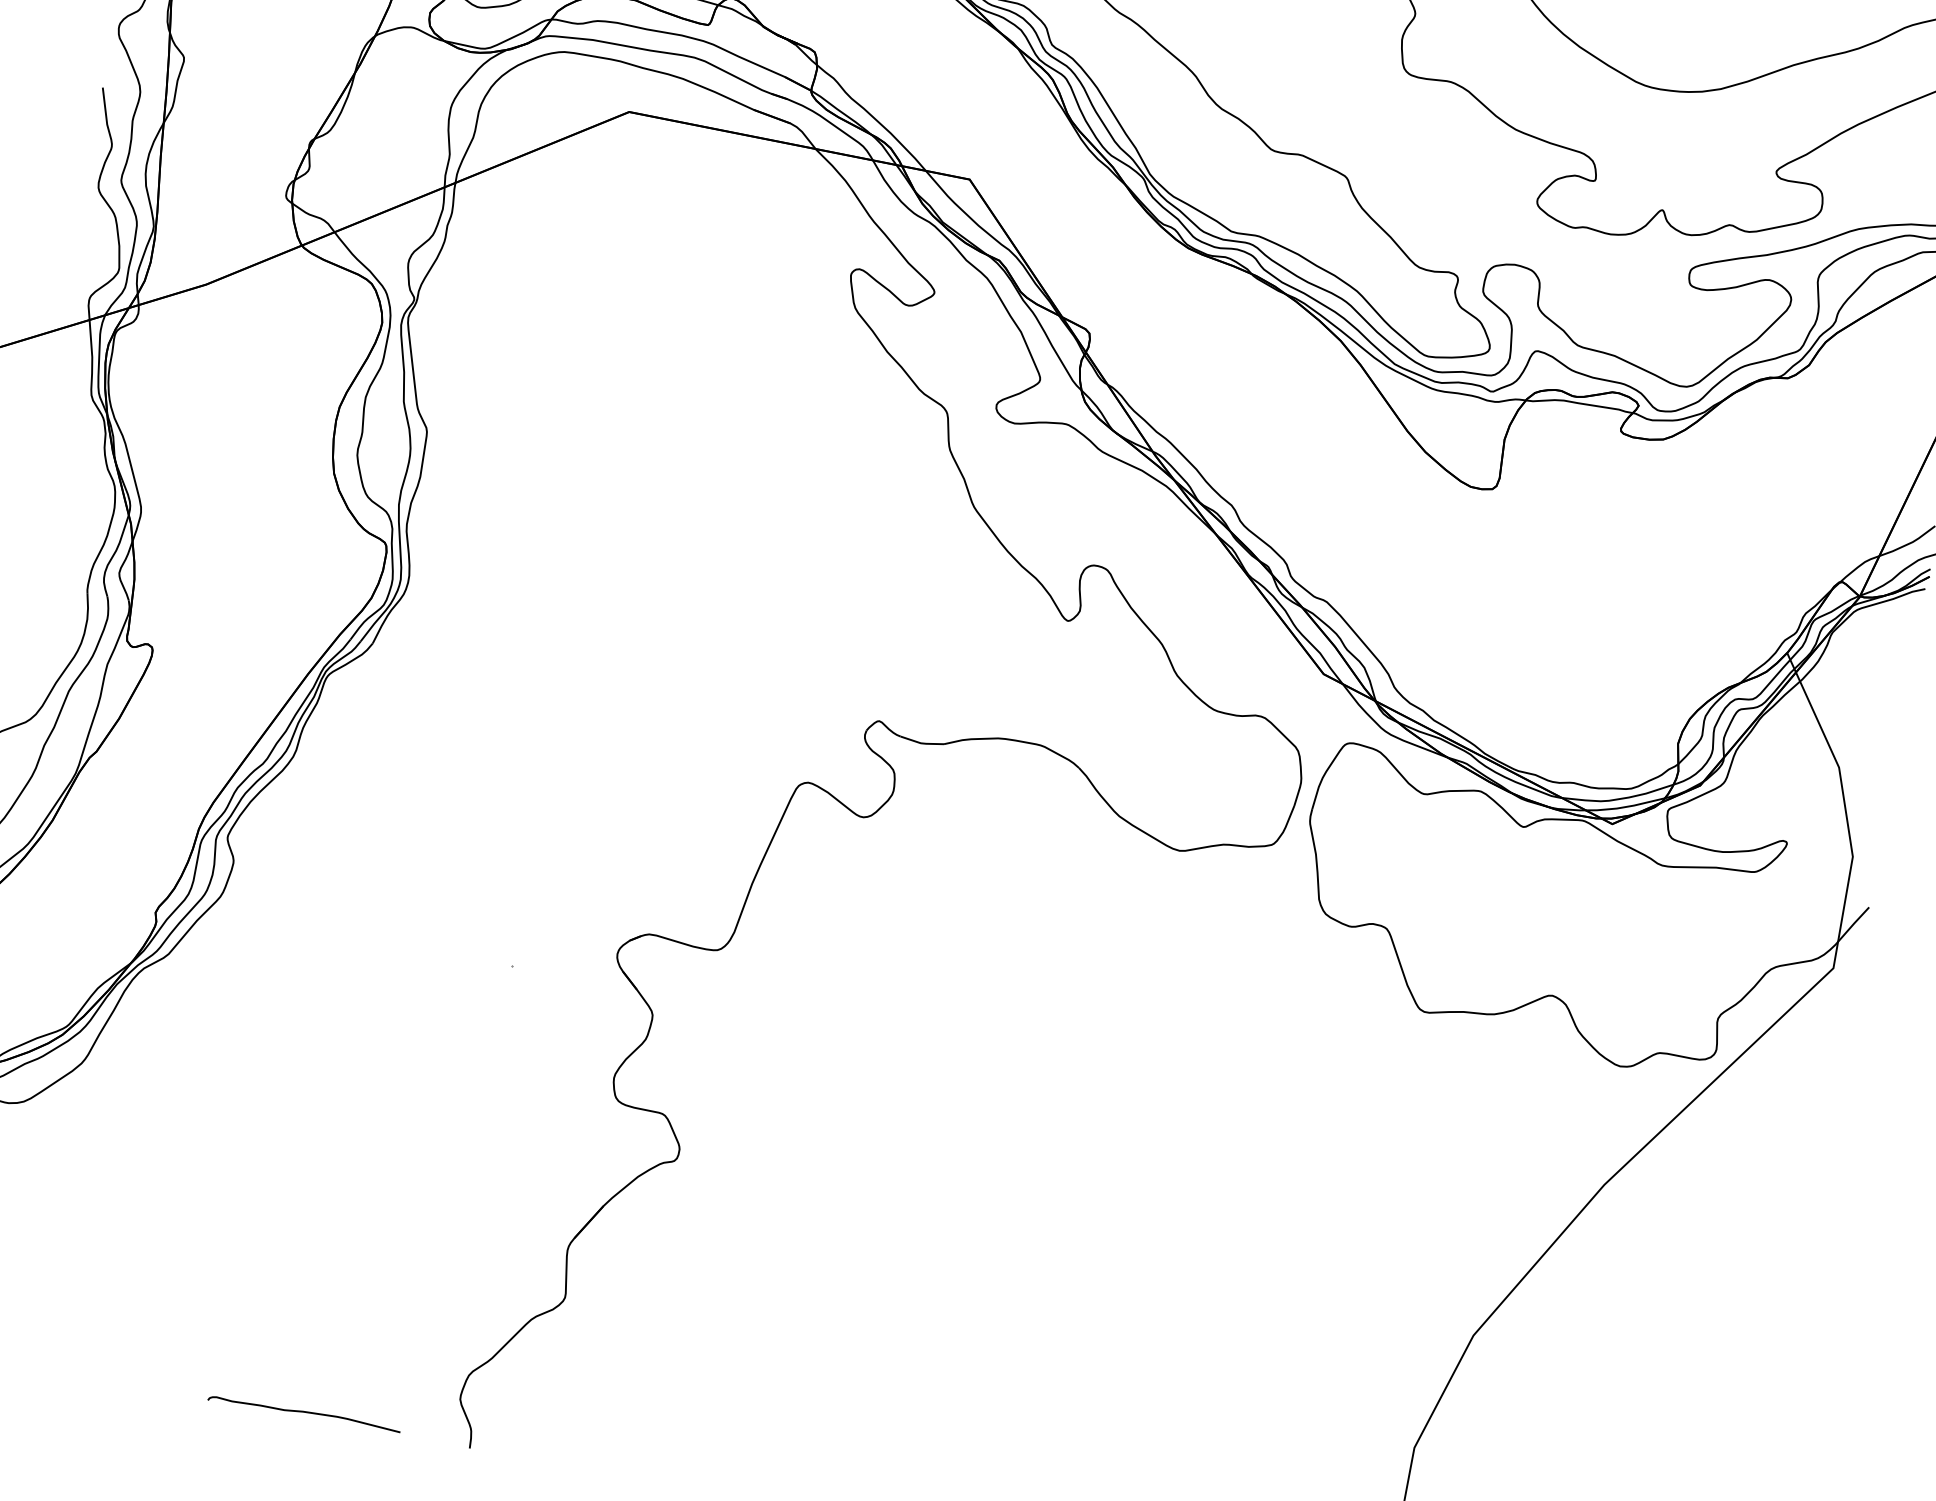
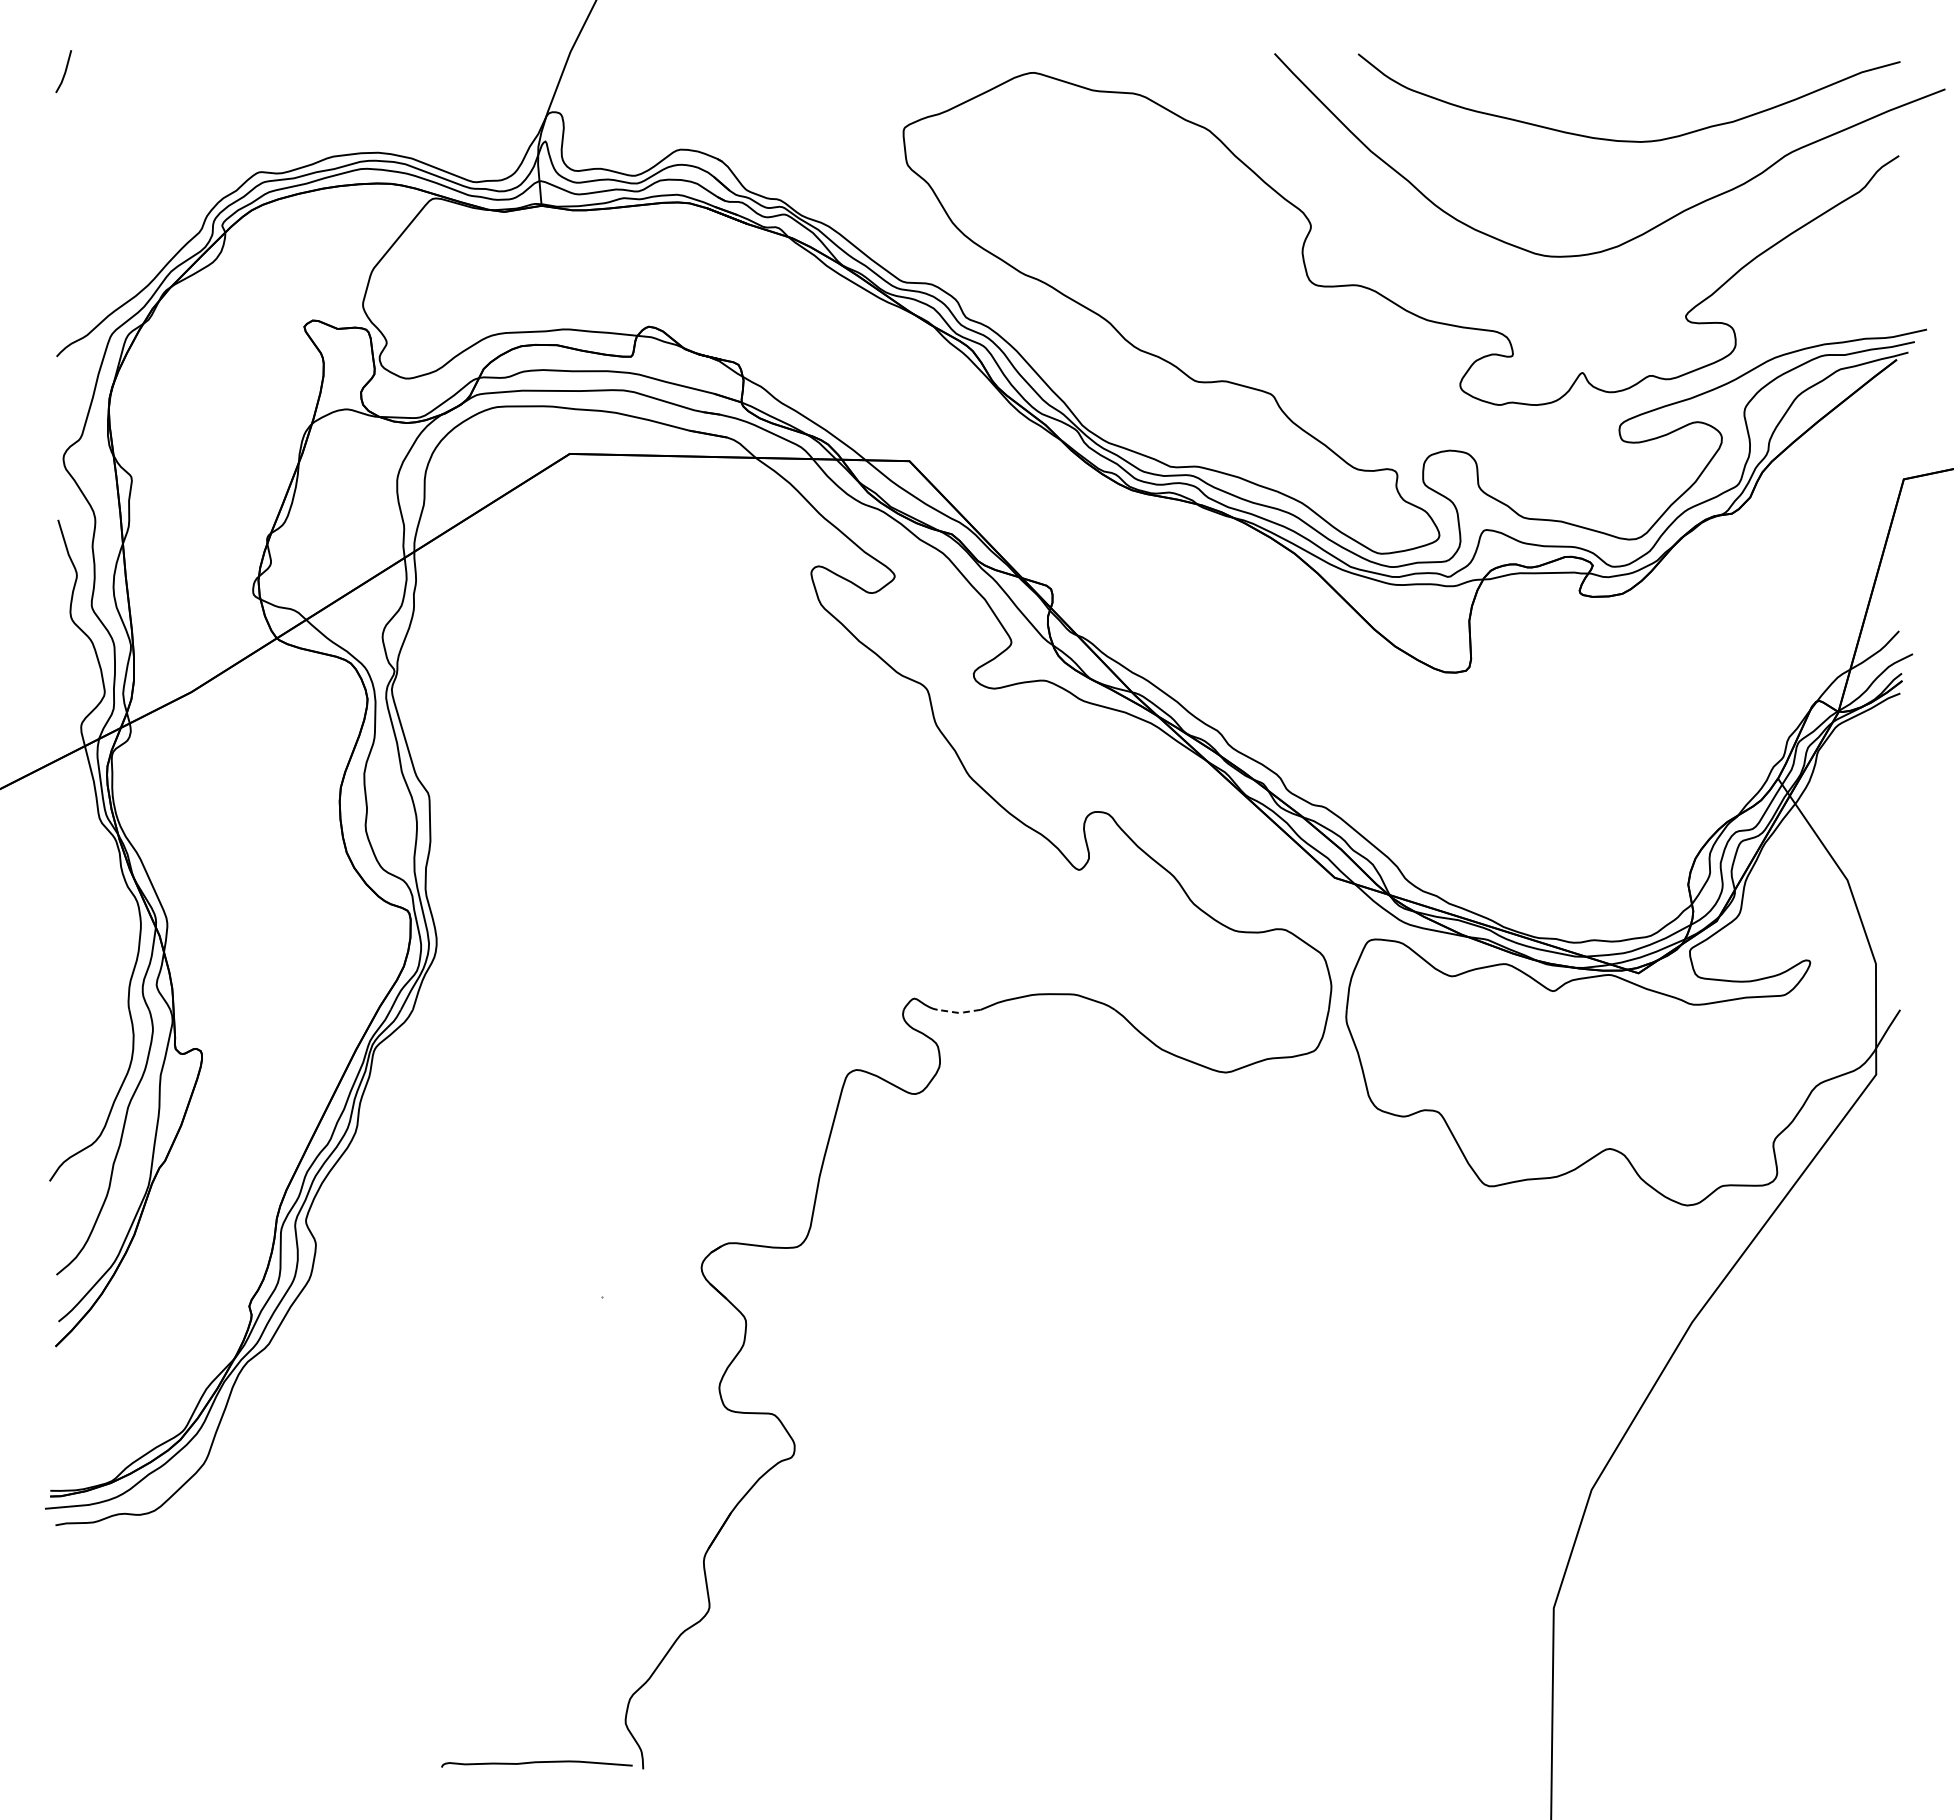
line: (922, 743) -> (959, 1012), solid -> dashed
curve: (304, 1413) -> (536, 1763), moved

